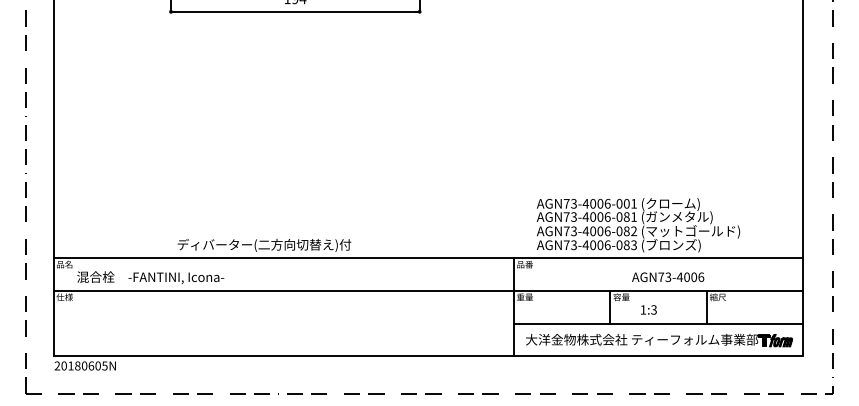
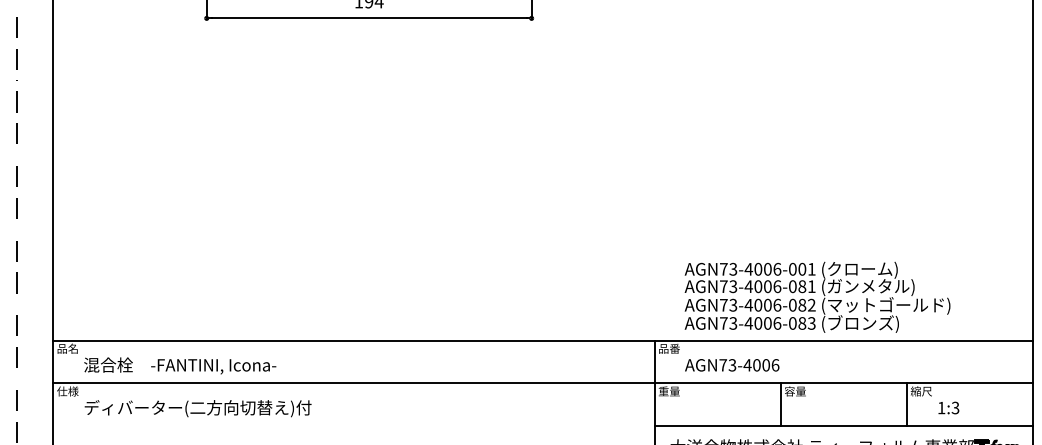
text: (264, 245) -> (198, 408), moved
text: (668, 277) -> (732, 365), moved
text: (648, 309) -> (948, 407), moved

